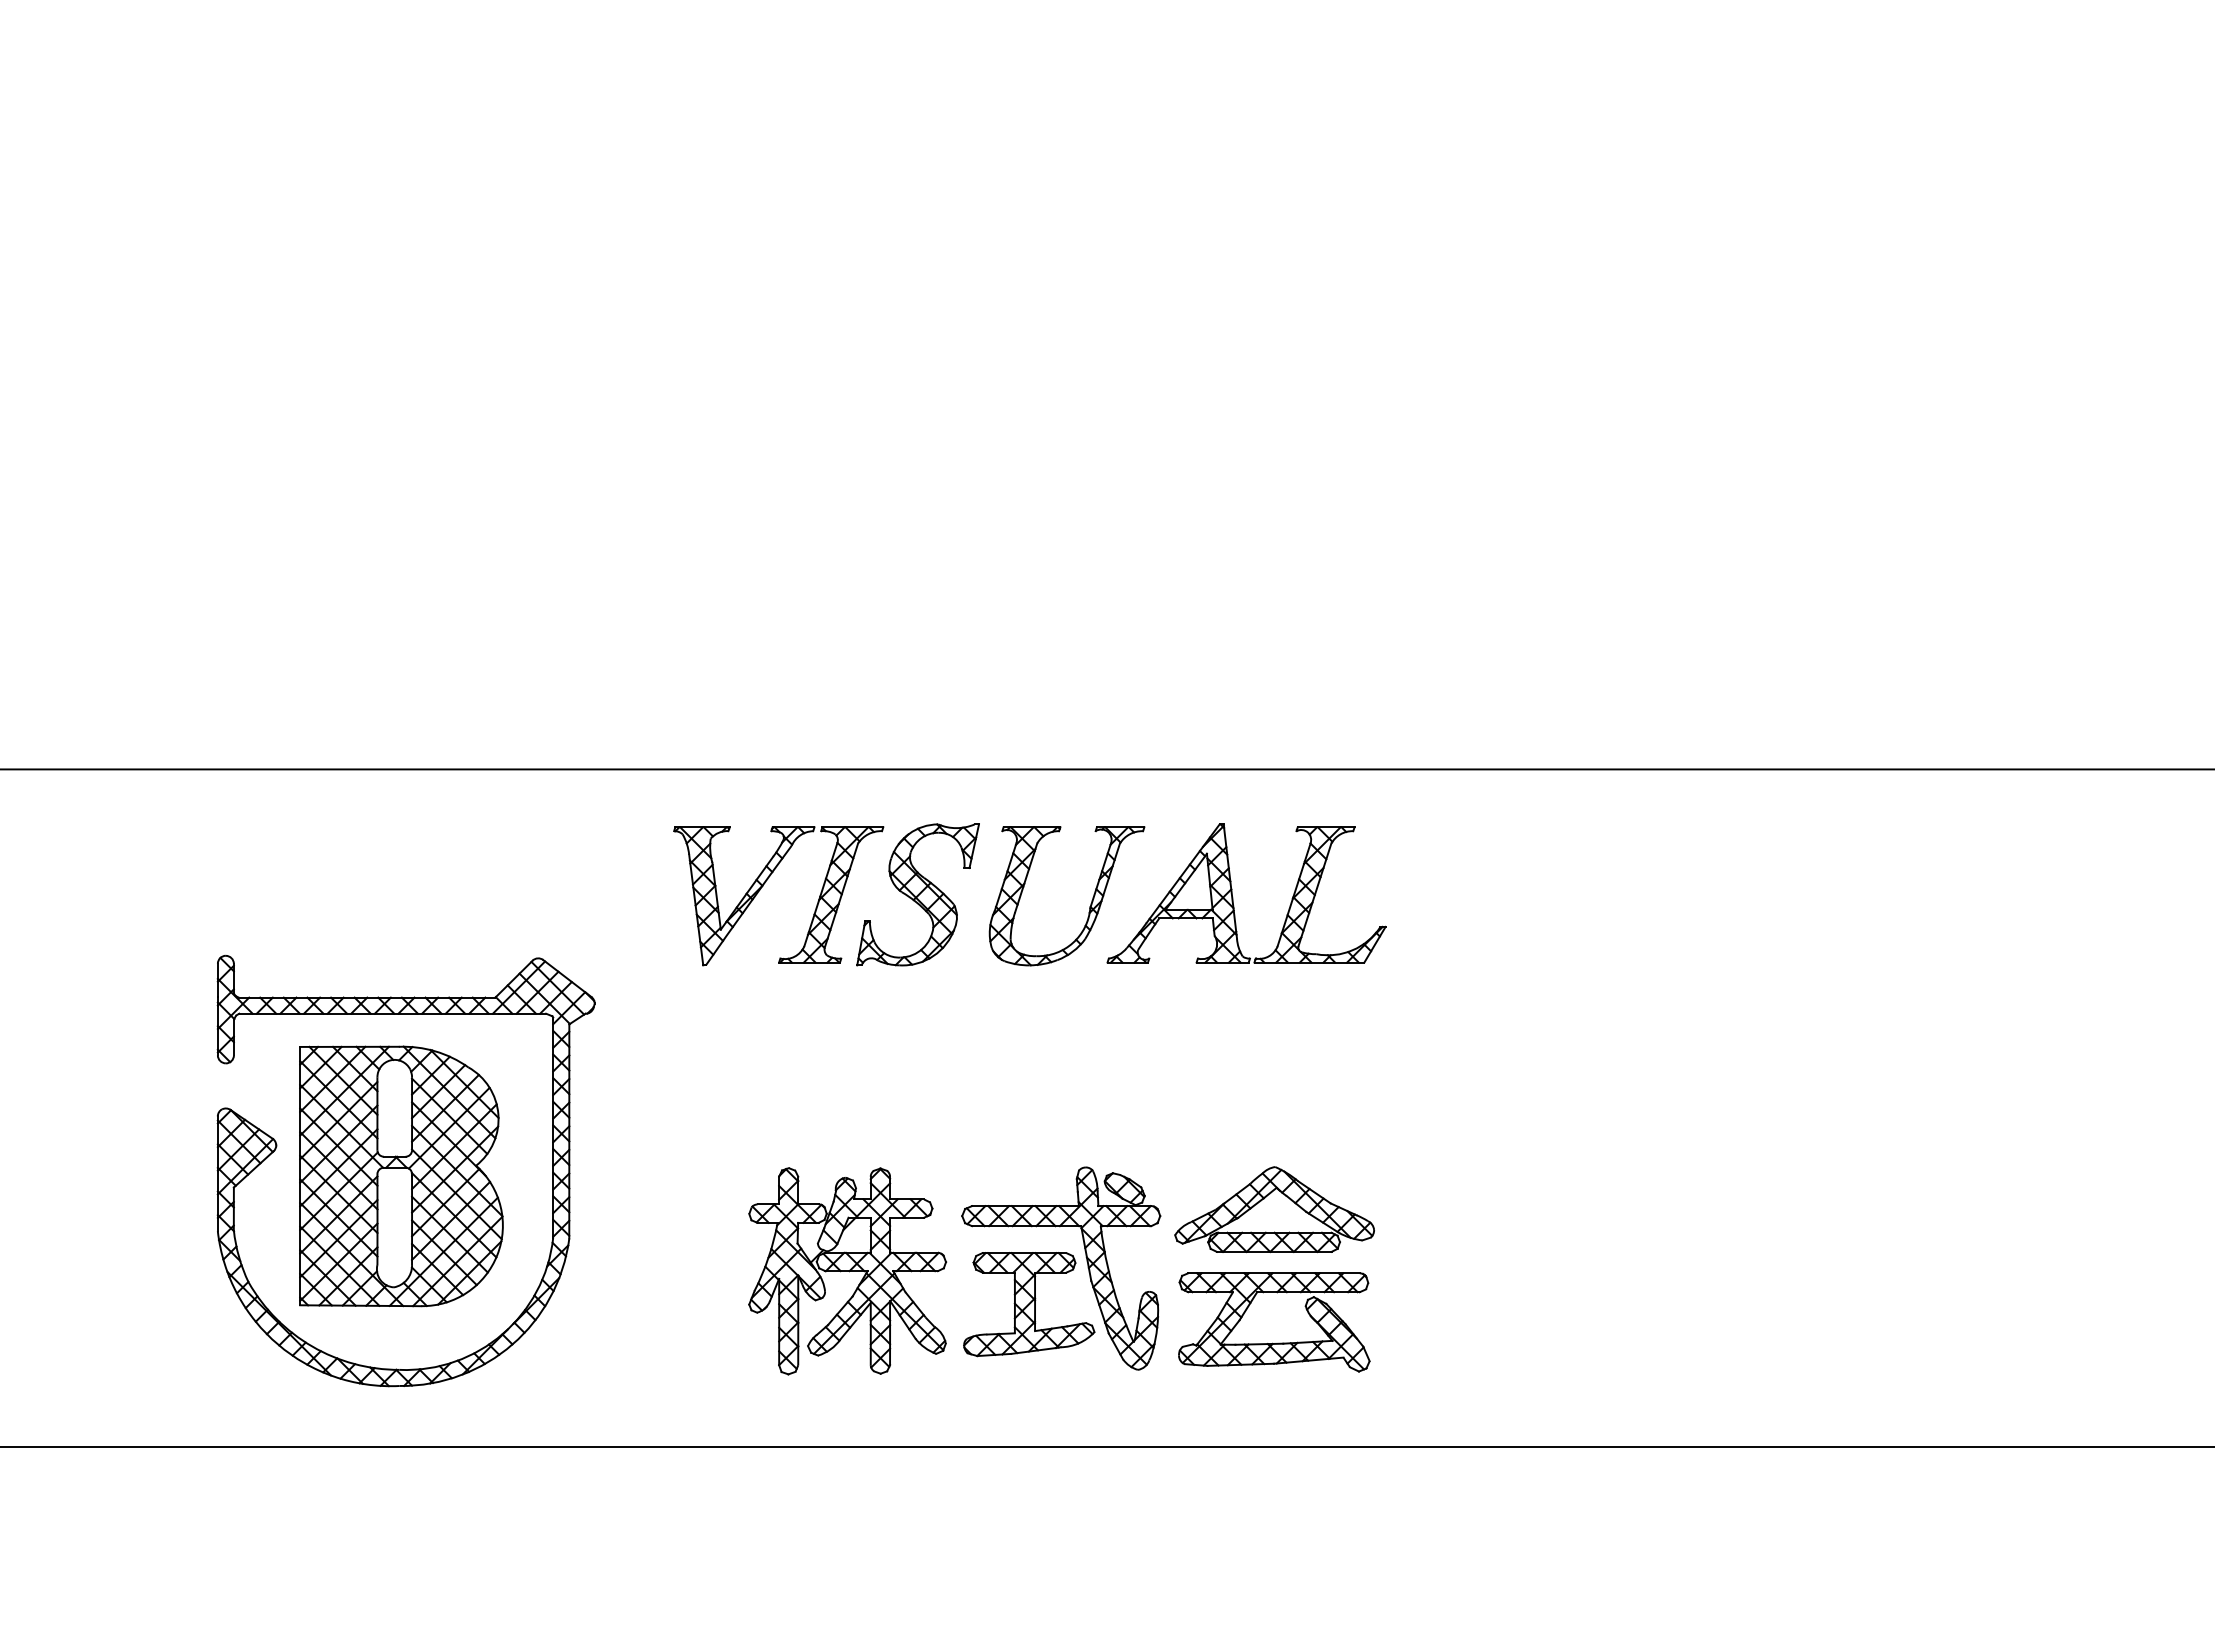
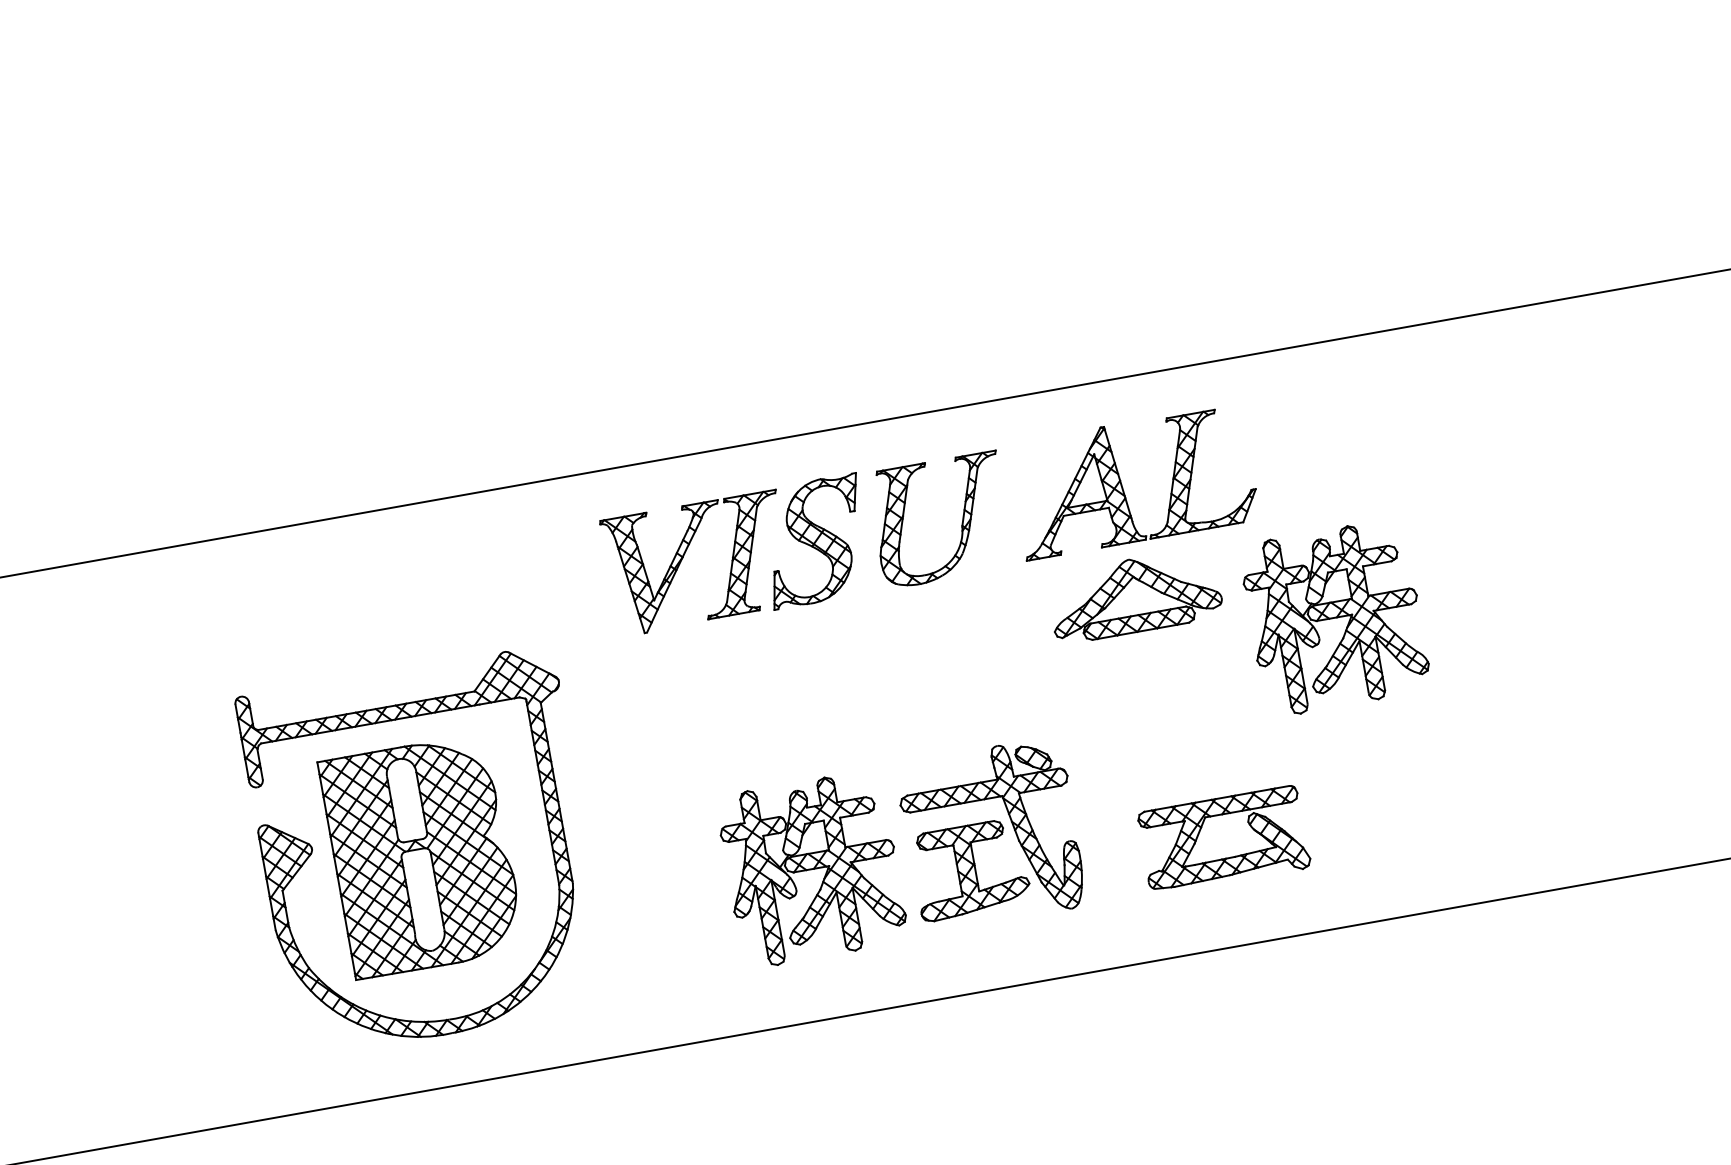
part: (1233, 897) -> (1123, 487), moved
part: (1500, 1089) -> (1335, 618), added
part: (1274, 1209) -> (1134, 595), moved
part: (1272, 1342) -> (1225, 857), moved

